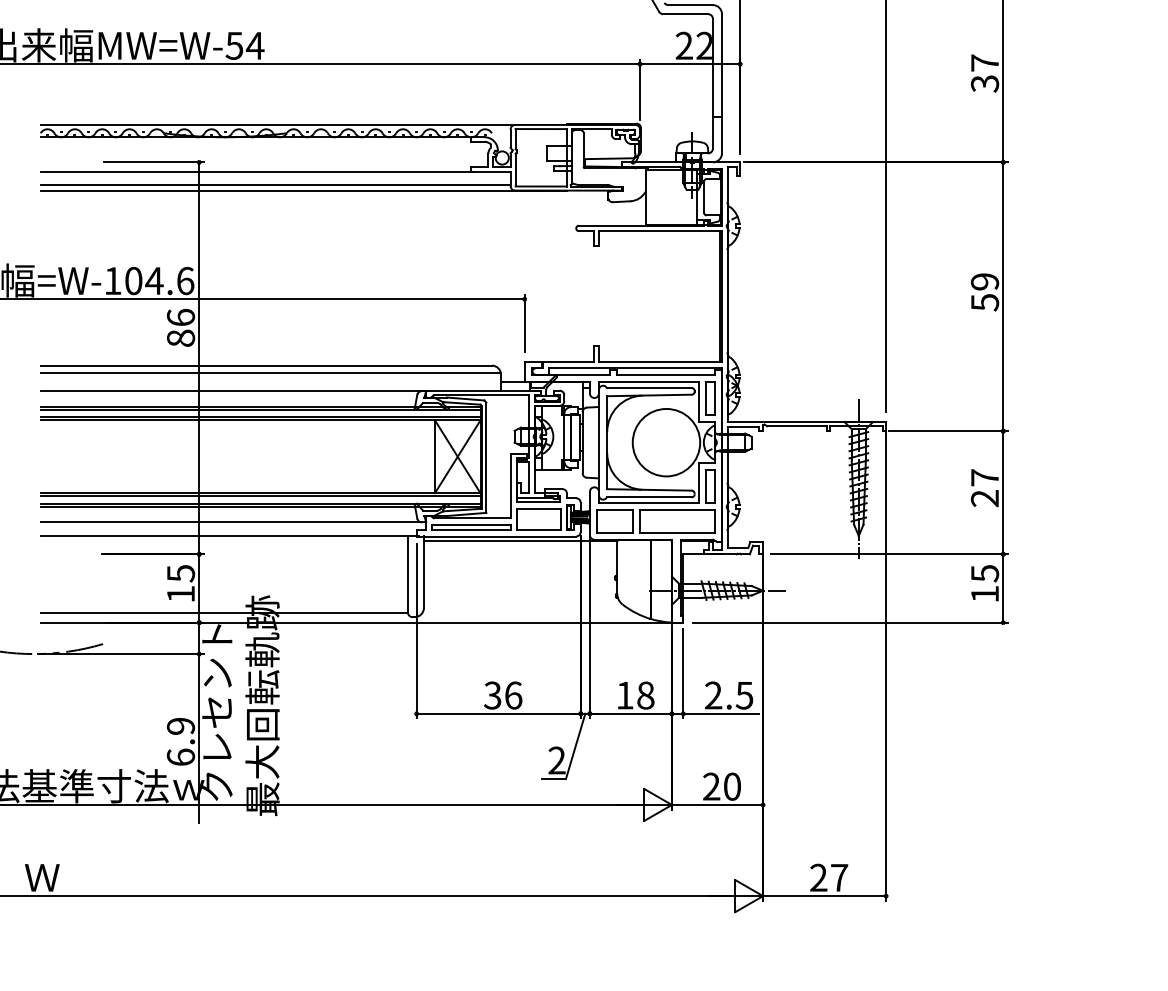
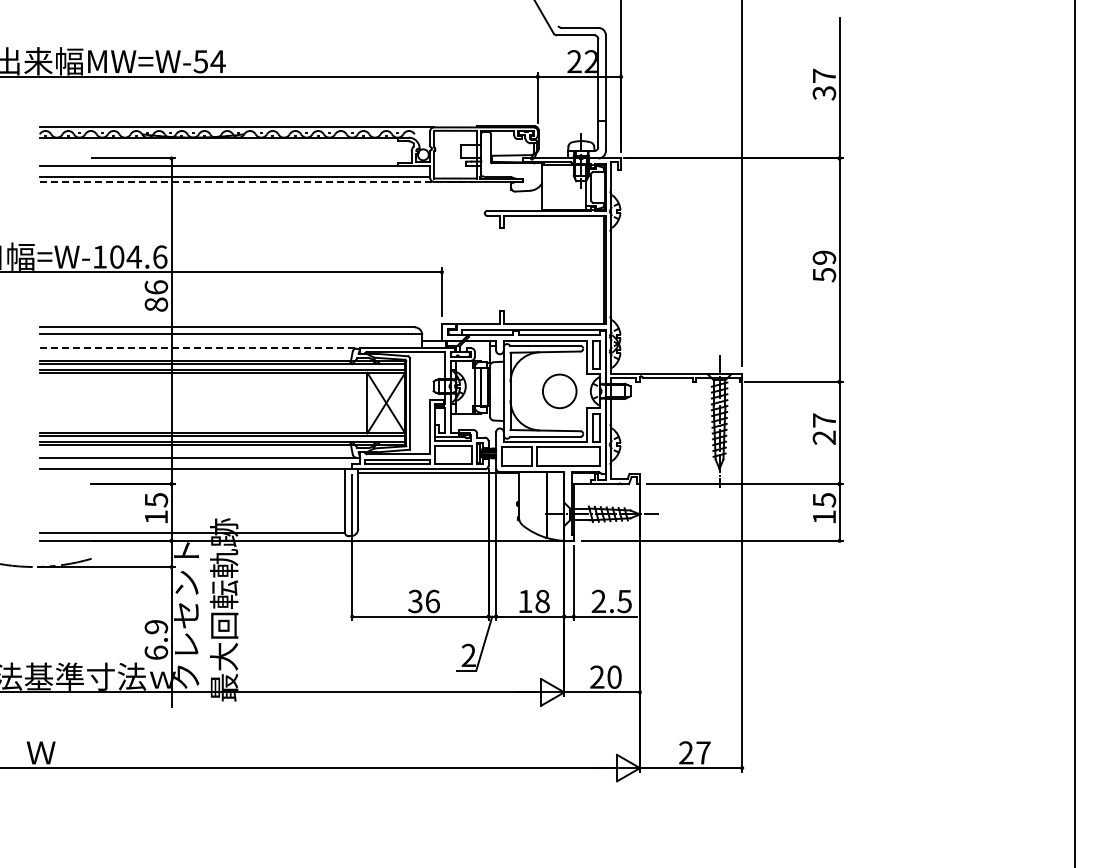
line: (303, 190) -> (258, 181), solid -> dashed
line: (234, 391) -> (200, 348), solid -> dashed
circle: (666, 442) -> (559, 391), size x0.6

